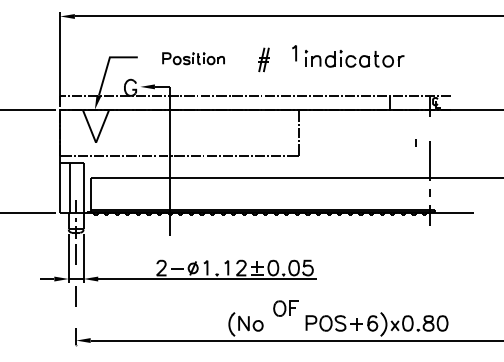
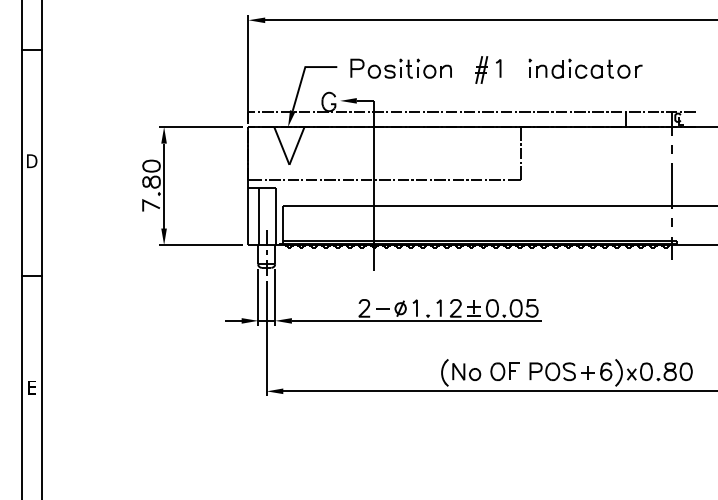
line: (295, 53) -> (499, 68), moved
part: (193, 58) -> (400, 68), size x1.43
line: (415, 143) -> (671, 149), moved
line: (76, 295) -> (266, 339), dashed -> solid
part: (285, 308) -> (504, 371), moved

